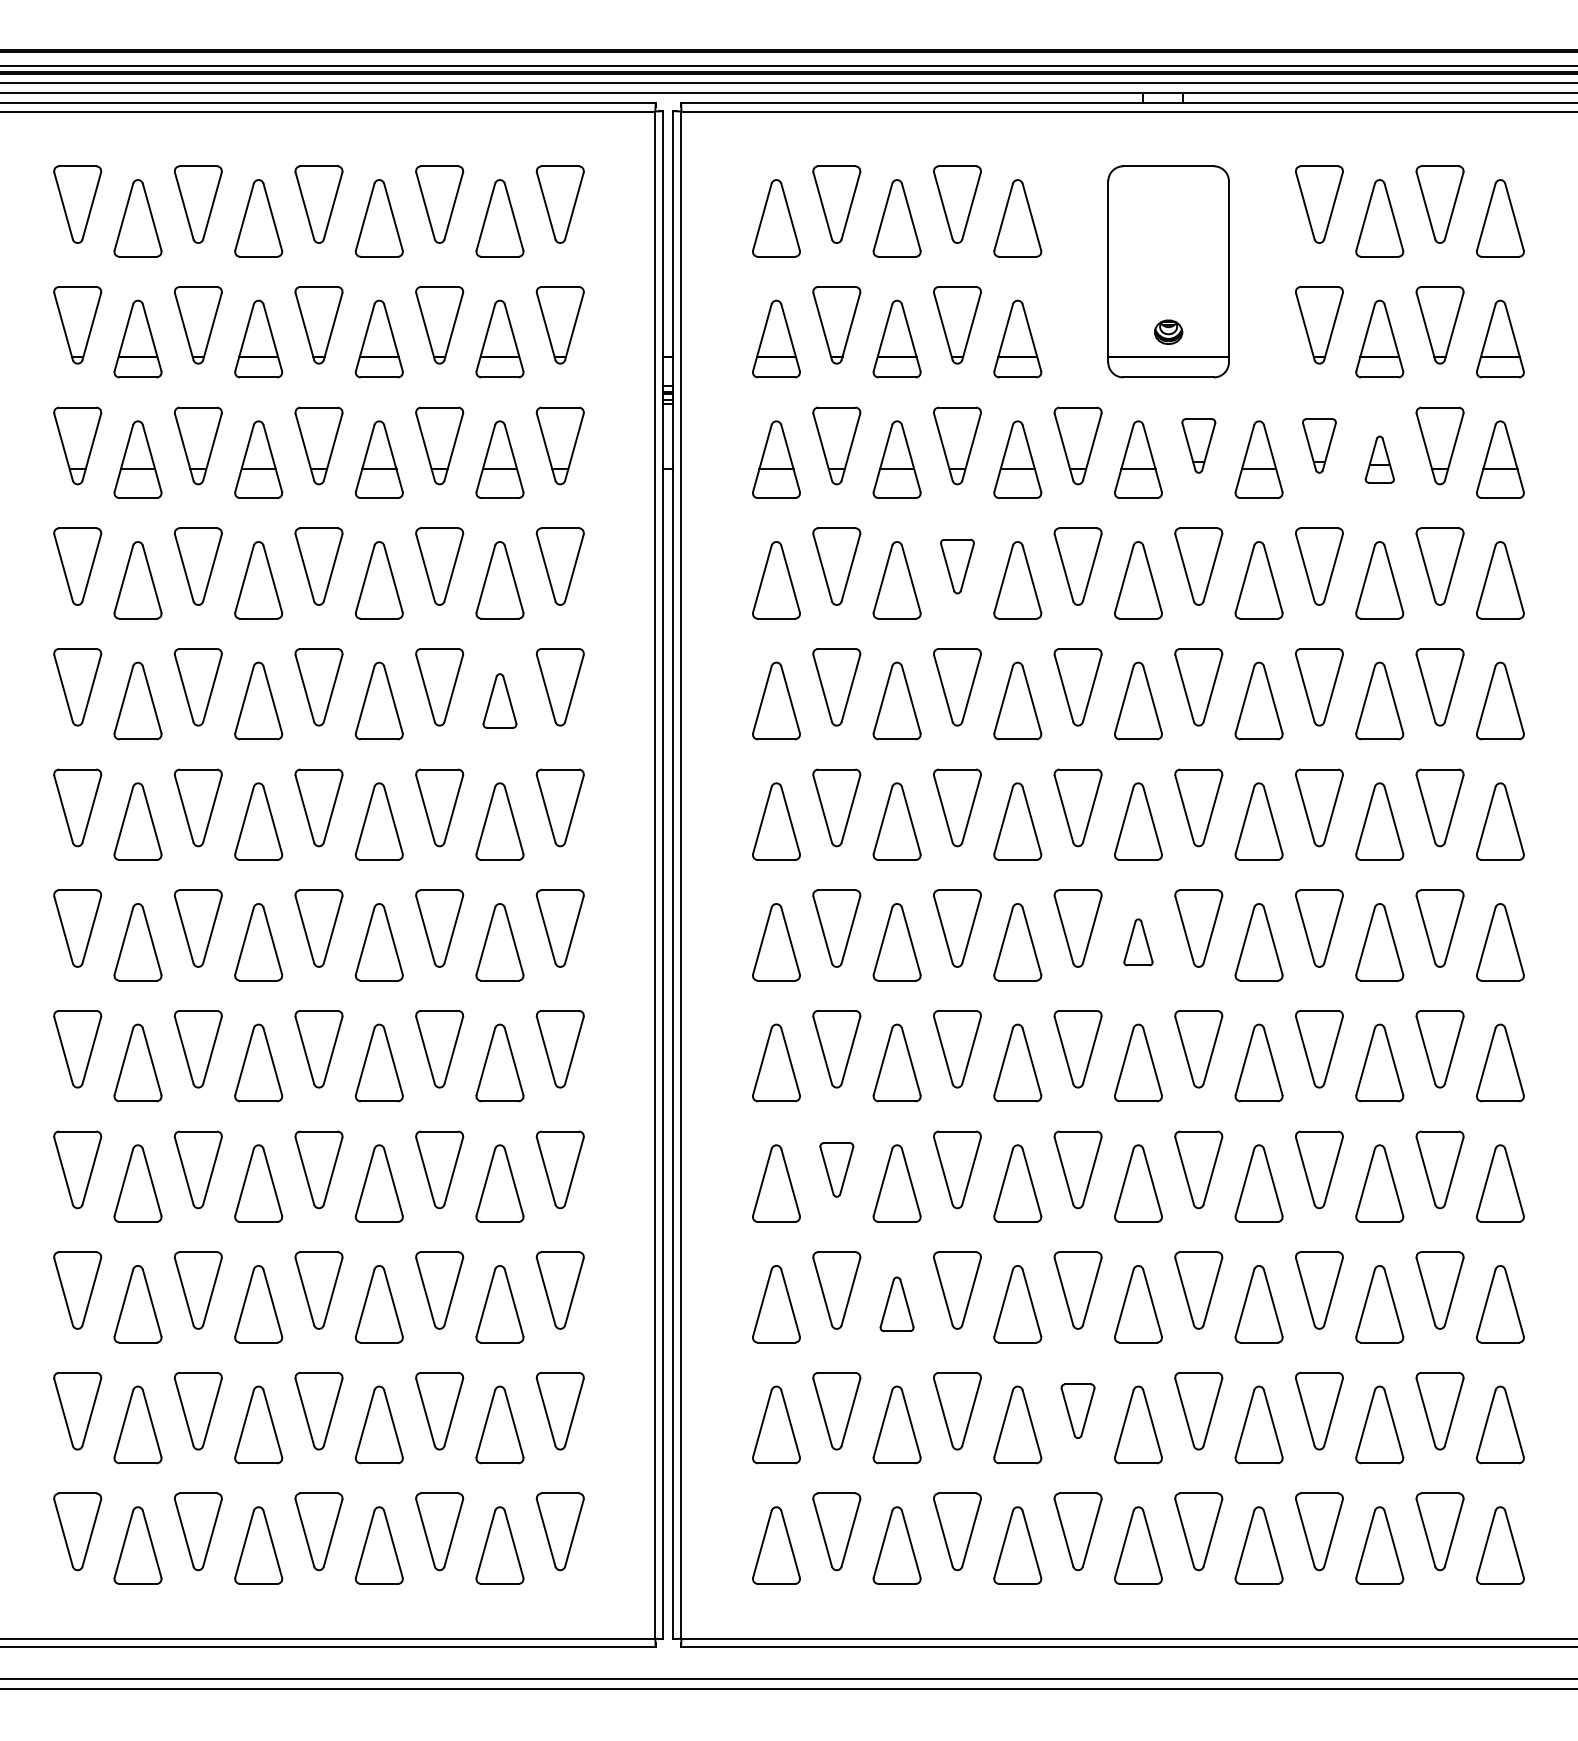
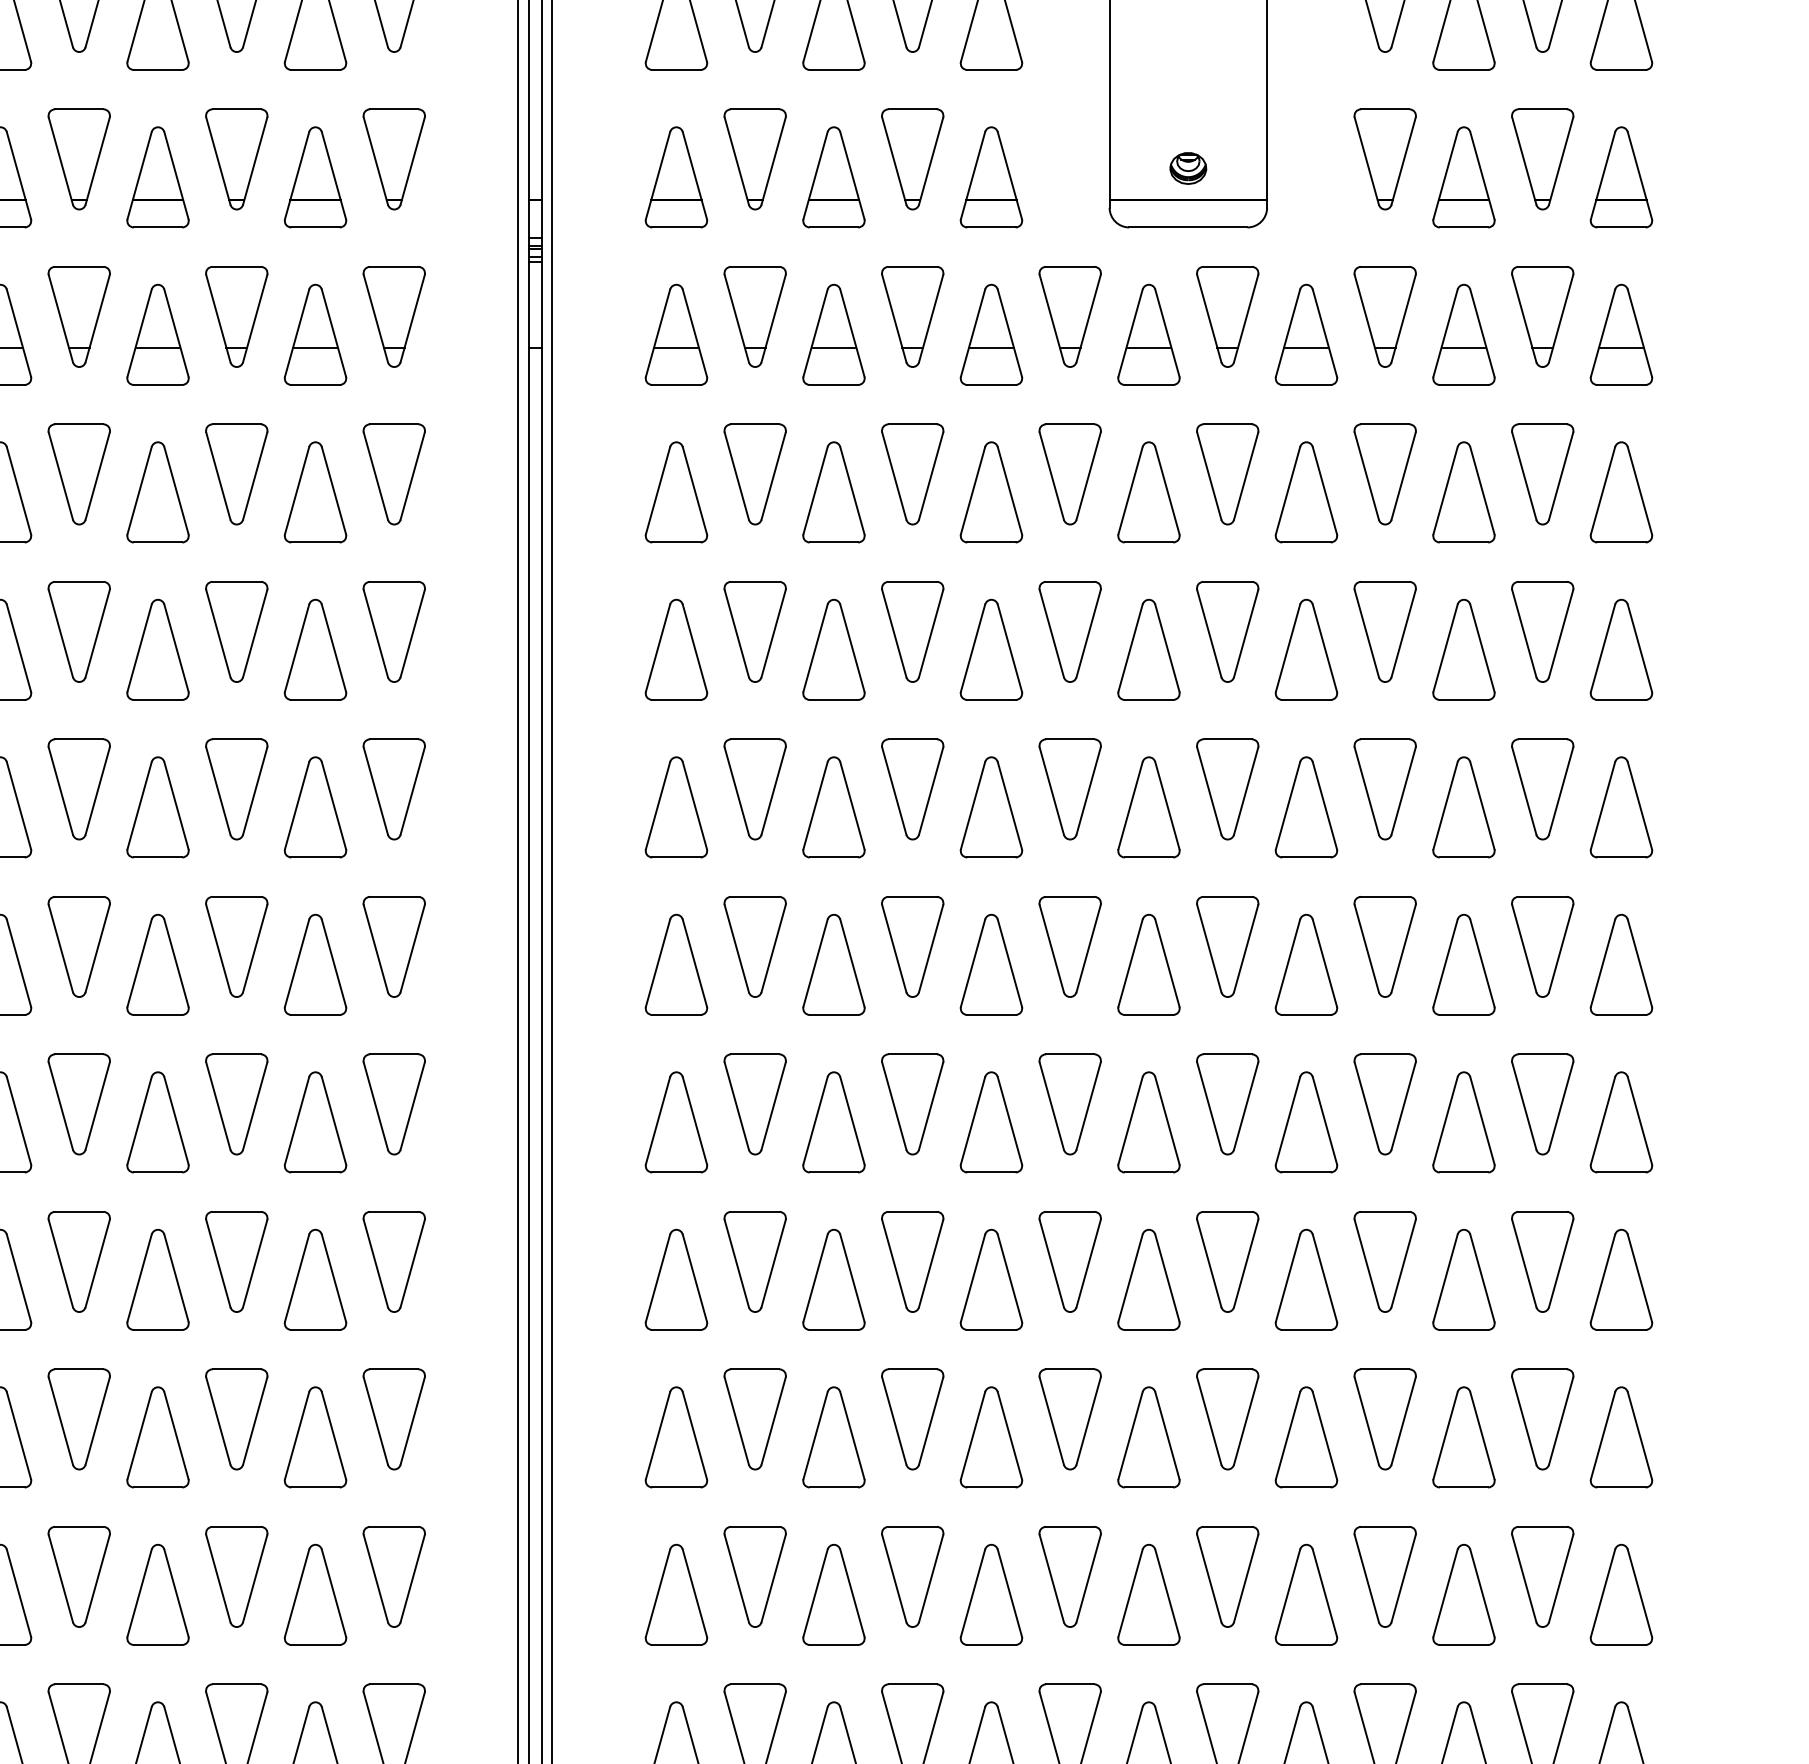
part: (1198, 445) -> (1227, 316), size x1.43
part: (1319, 445) -> (1385, 316), size x1.43
part: (1379, 459) -> (1463, 334), size x1.67
part: (957, 566) -> (912, 474), size x1.43
part: (499, 700) -> (314, 649), size x1.43
part: (1138, 942) -> (1149, 965), size x1.67
part: (836, 1169) -> (754, 1261), size x1.43
part: (896, 1304) -> (833, 1437), size x1.43
part: (1077, 1411) -> (1069, 1577), size x1.43

